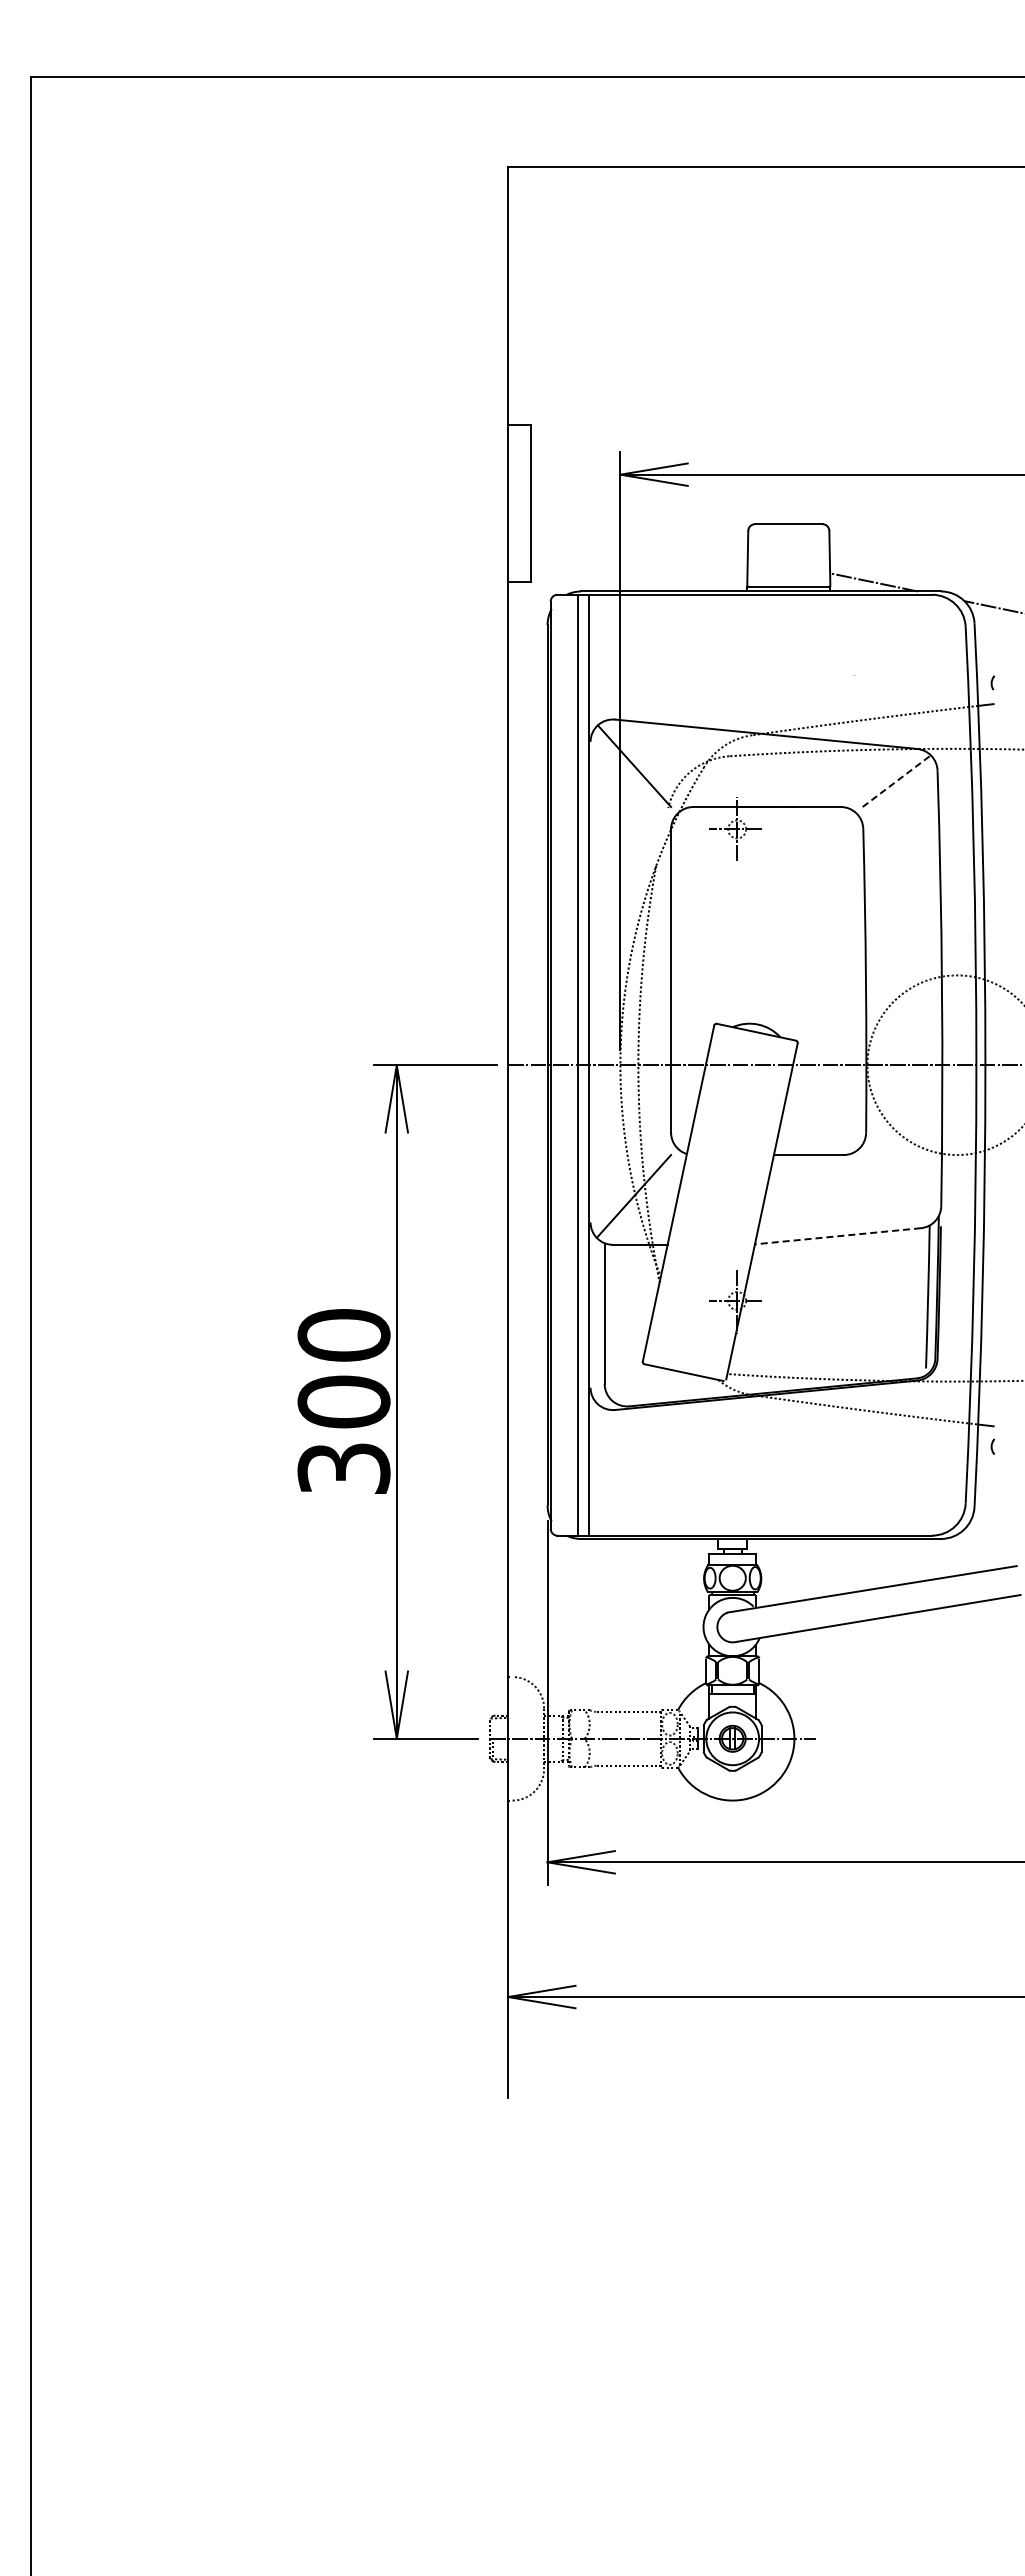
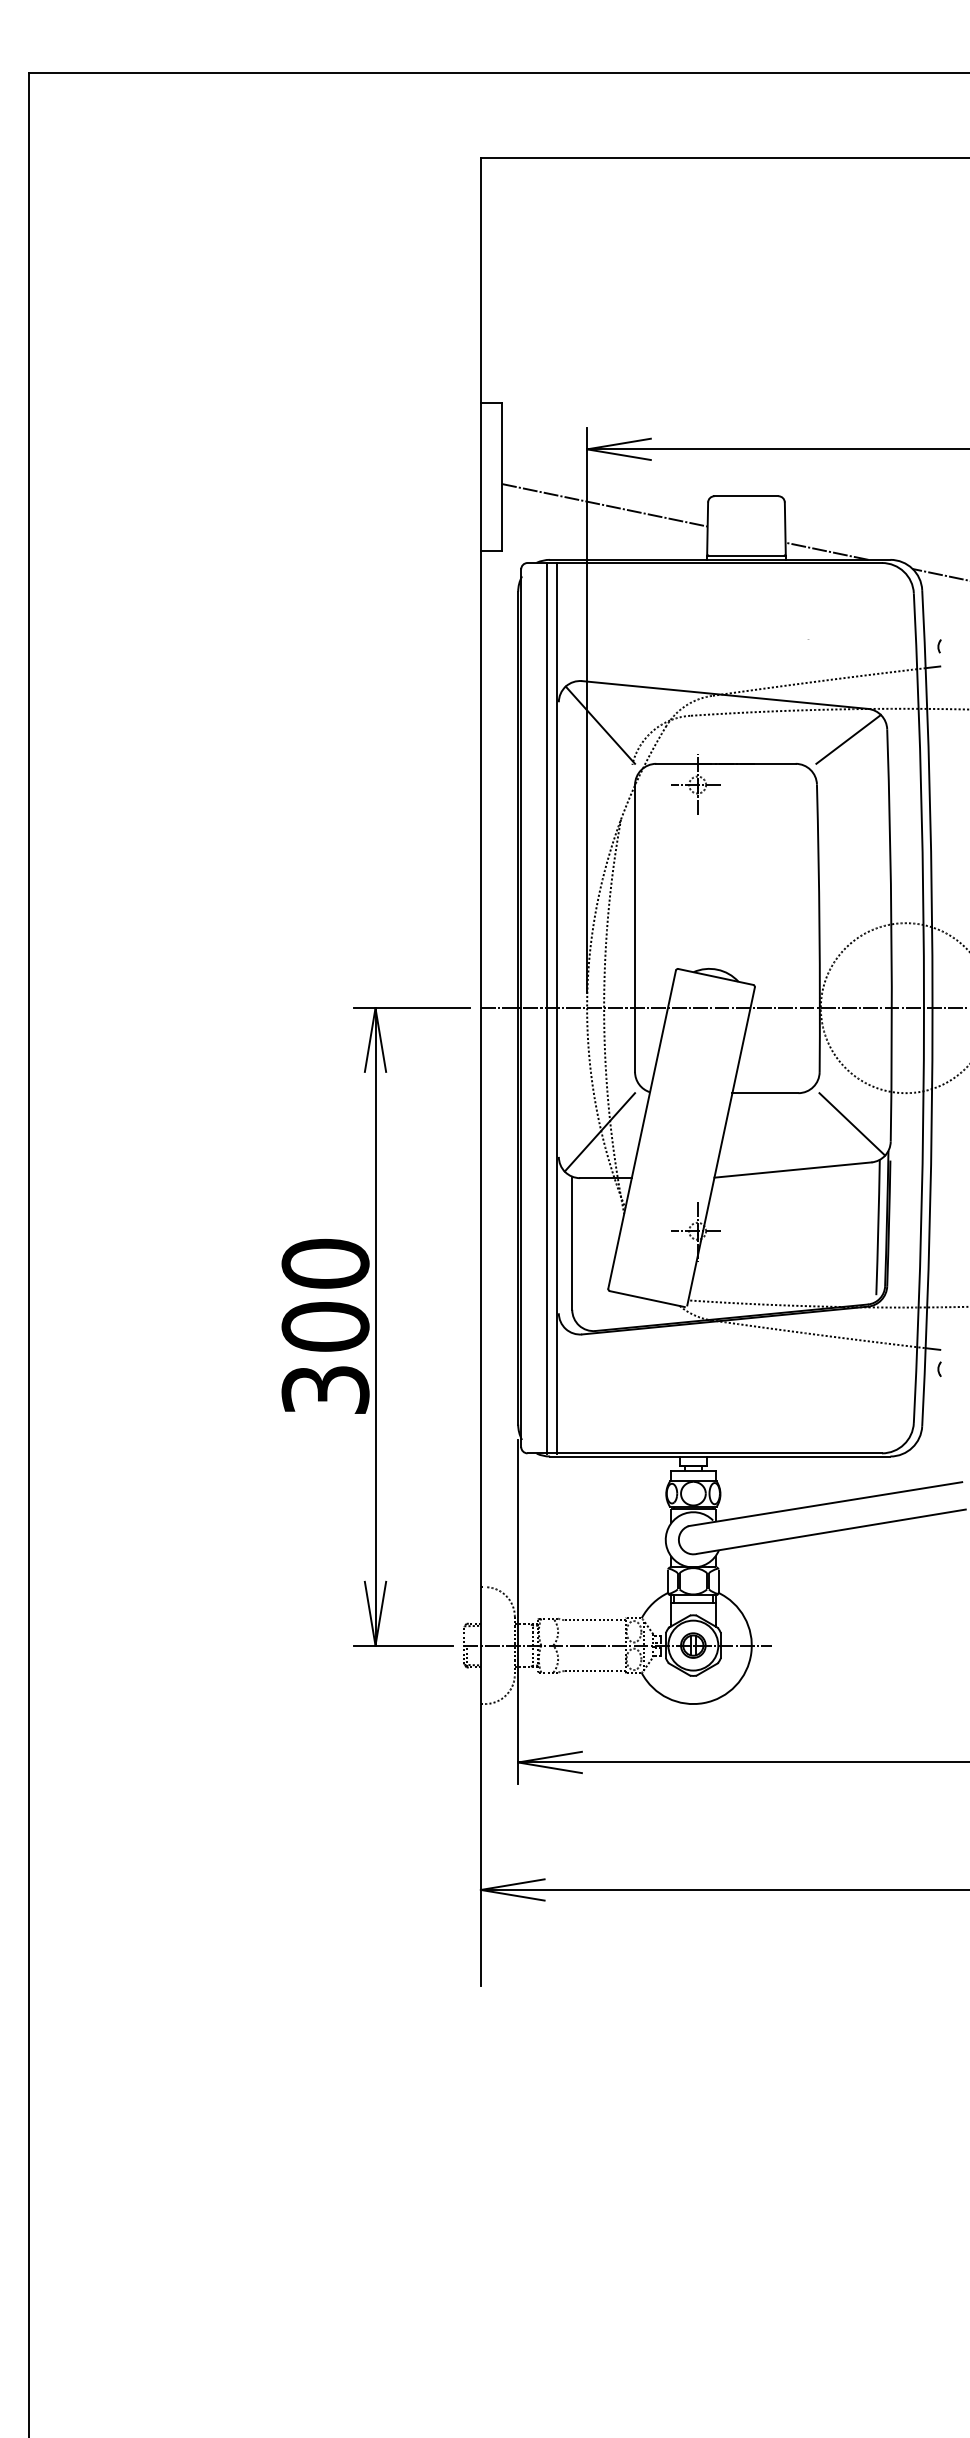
line: (638, 533) -> (604, 505), added
line: (896, 781) -> (848, 739), dashed -> solid
line: (900, 1188) -> (852, 1124), added
line: (837, 1236) -> (792, 1170), dashed -> solid

